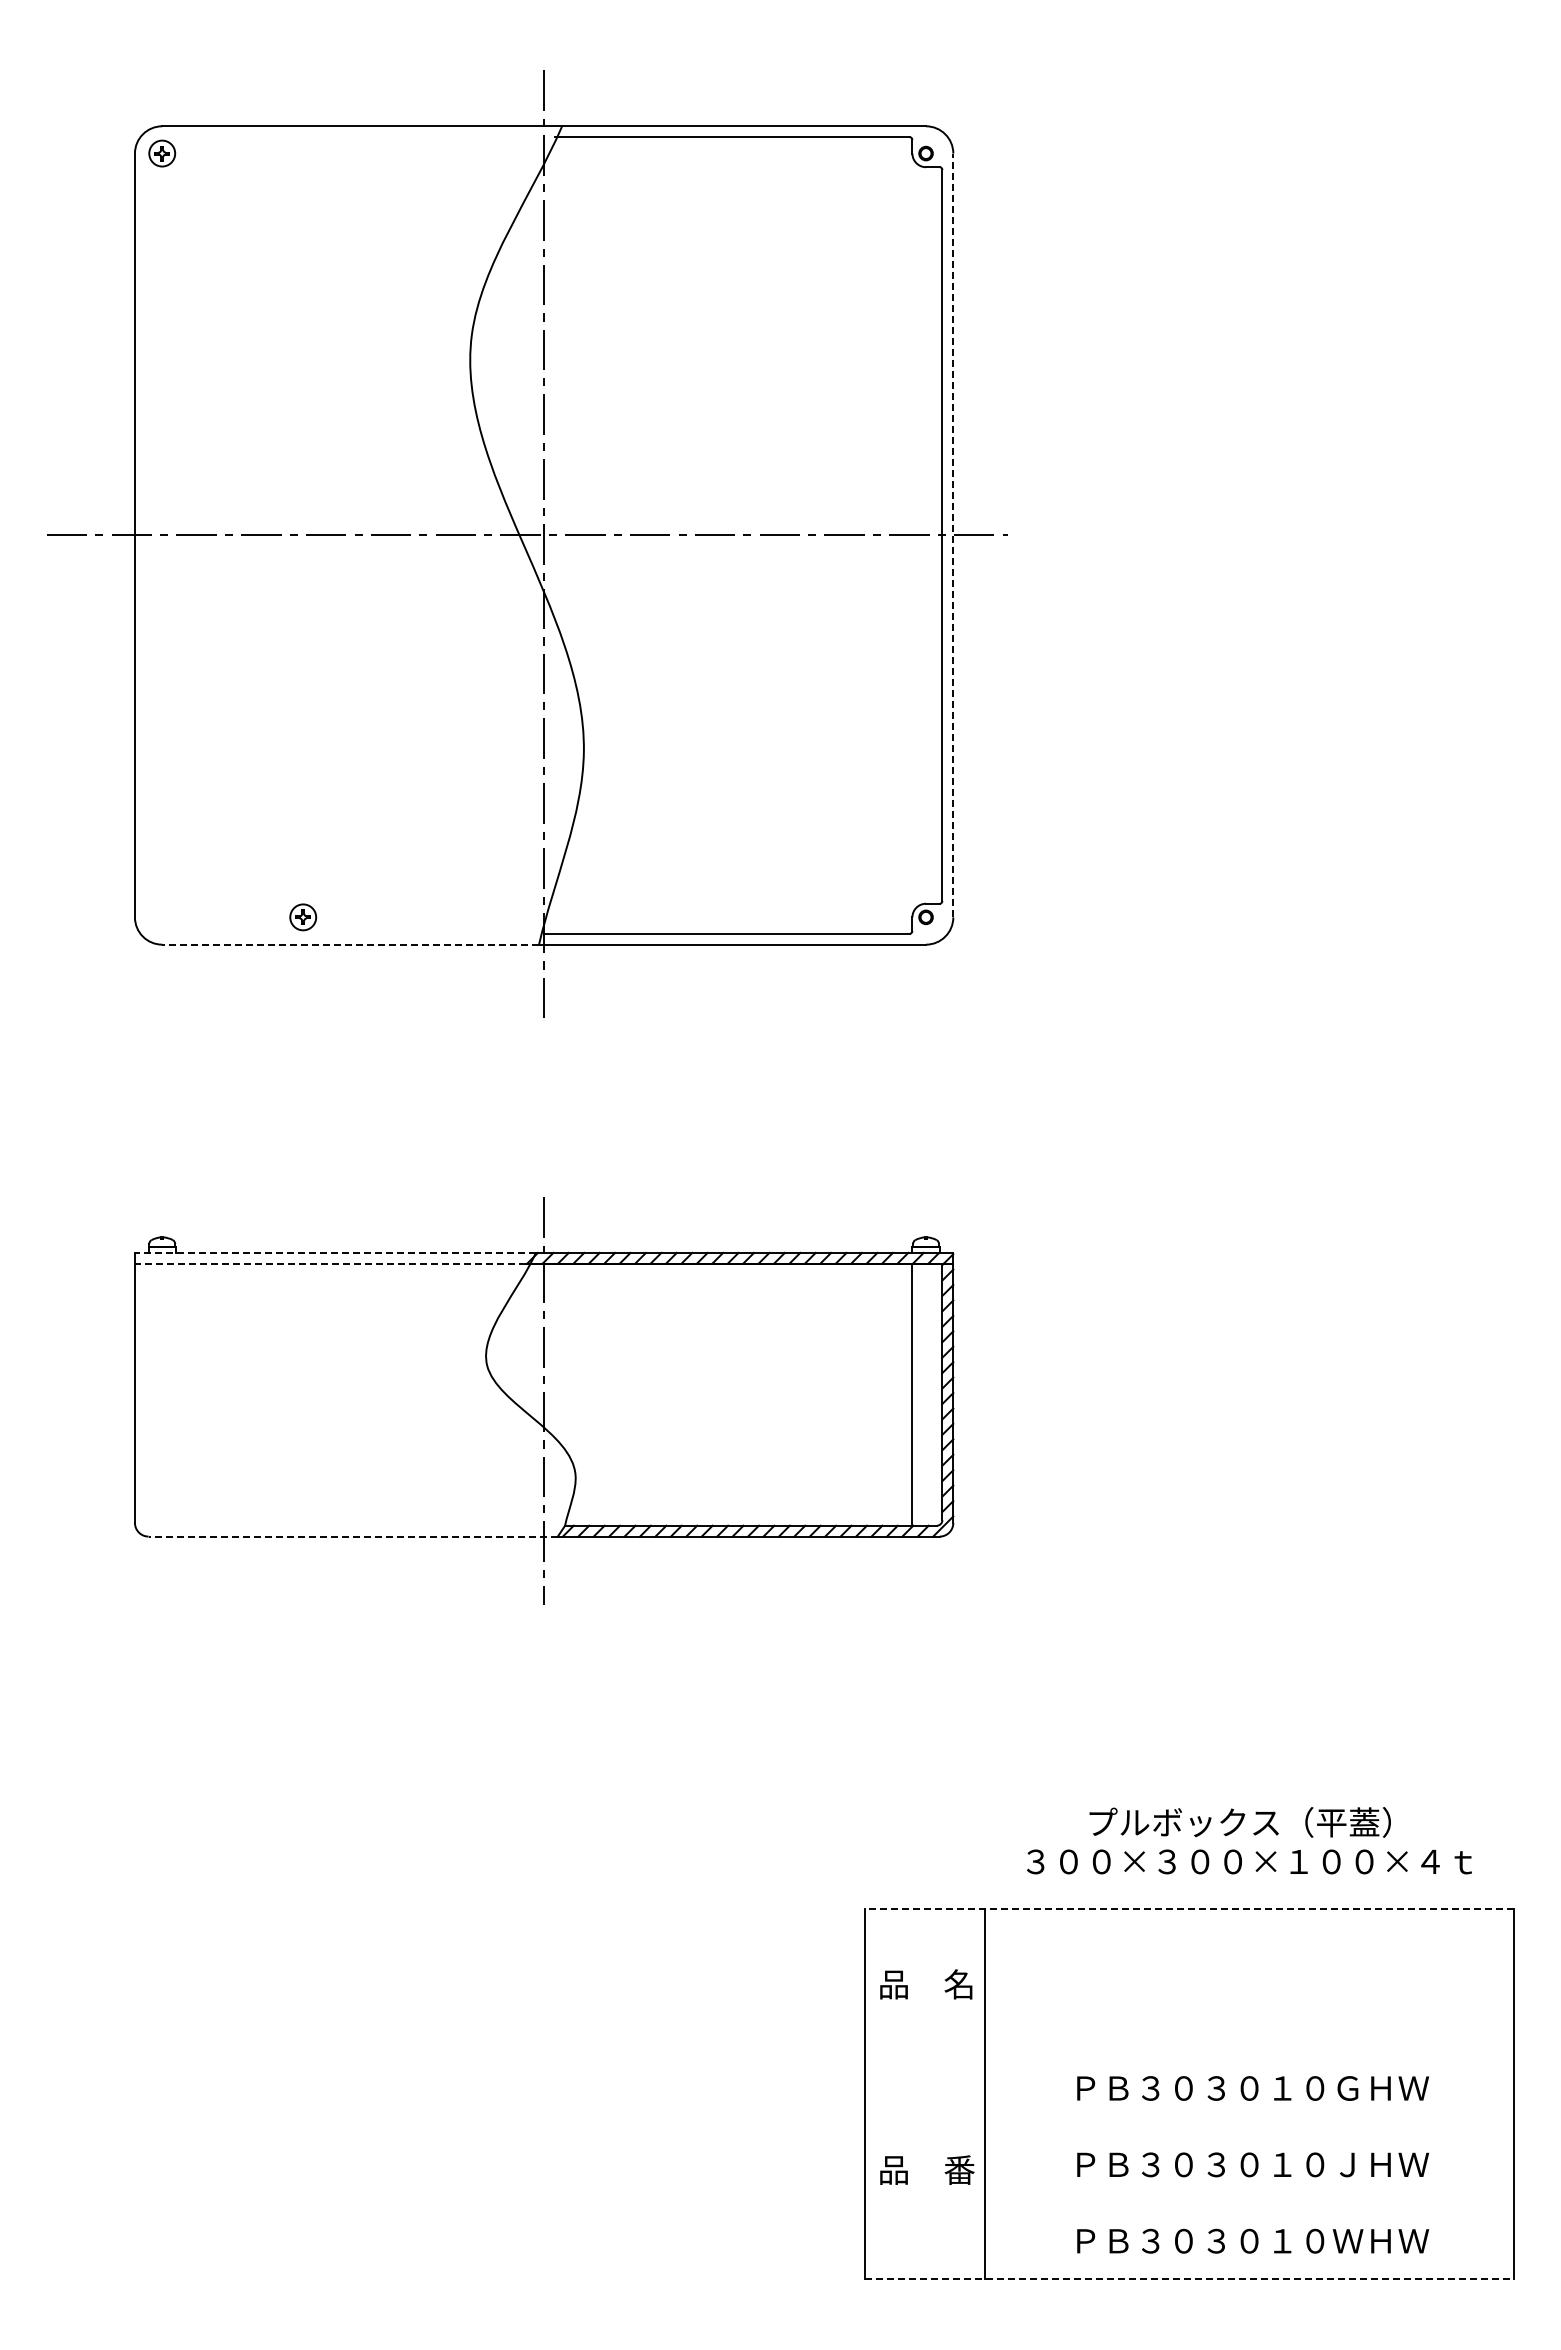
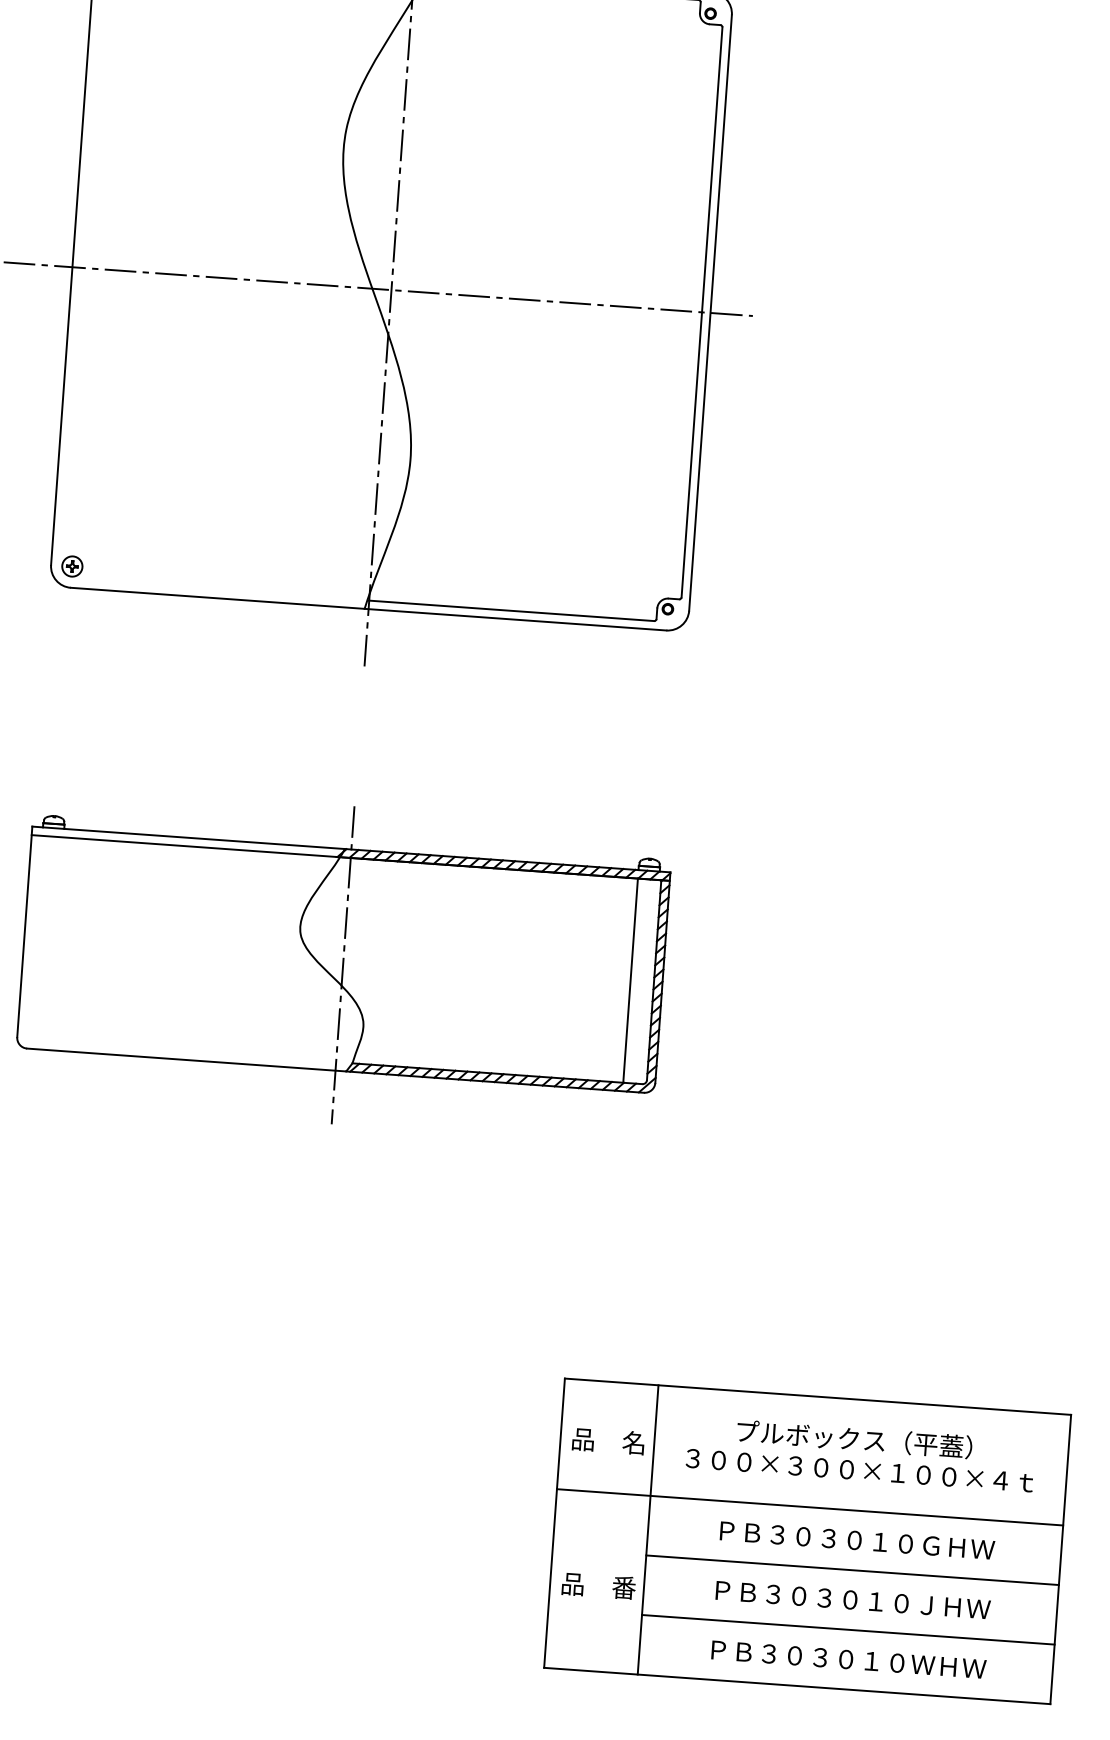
line: (953, 535) -> (710, 313), dashed -> solid
part: (303, 917) -> (72, 566), moved
line: (350, 944) -> (217, 598), dashed -> solid
line: (334, 1252) -> (187, 837), dashed -> solid
line: (329, 1263) -> (183, 845), dashed -> solid
line: (353, 1536) -> (186, 1059), dashed -> solid
text: (1249, 1840) -> (860, 1453), moved
line: (1189, 1908) -> (817, 1396), dashed -> solid
line: (1189, 2050) -> (810, 1507), added
line: (1249, 2126) -> (852, 1570), added
line: (1249, 2203) -> (848, 1630), added
line: (1189, 2279) -> (797, 1685), dashed -> solid

